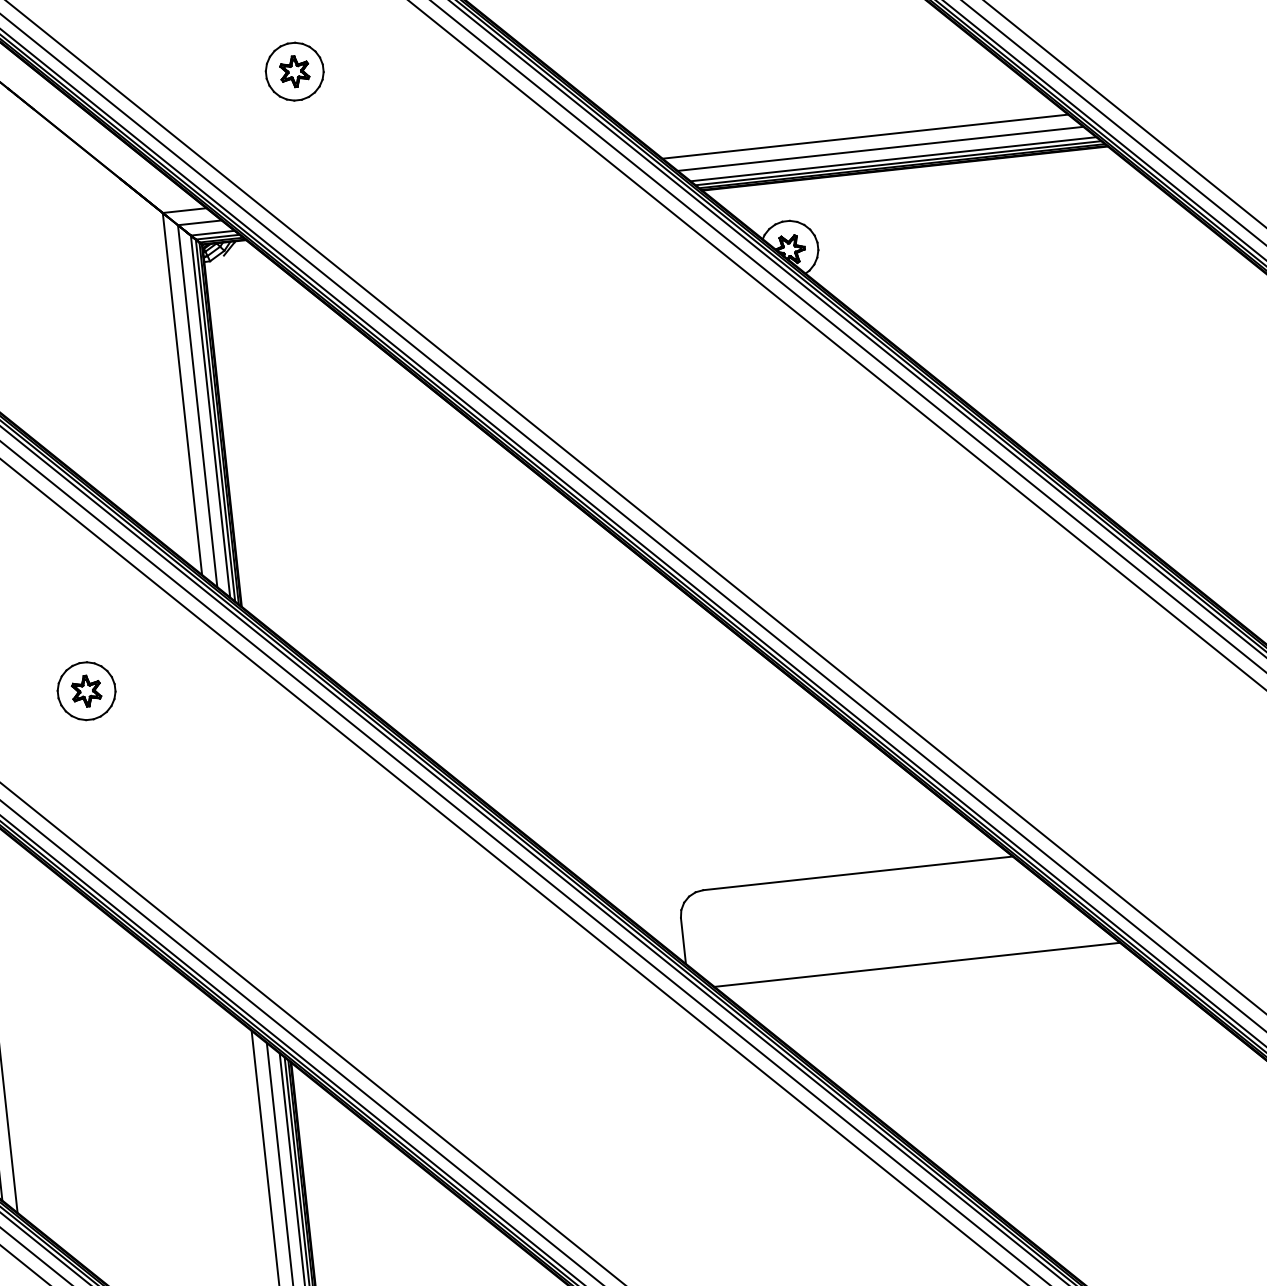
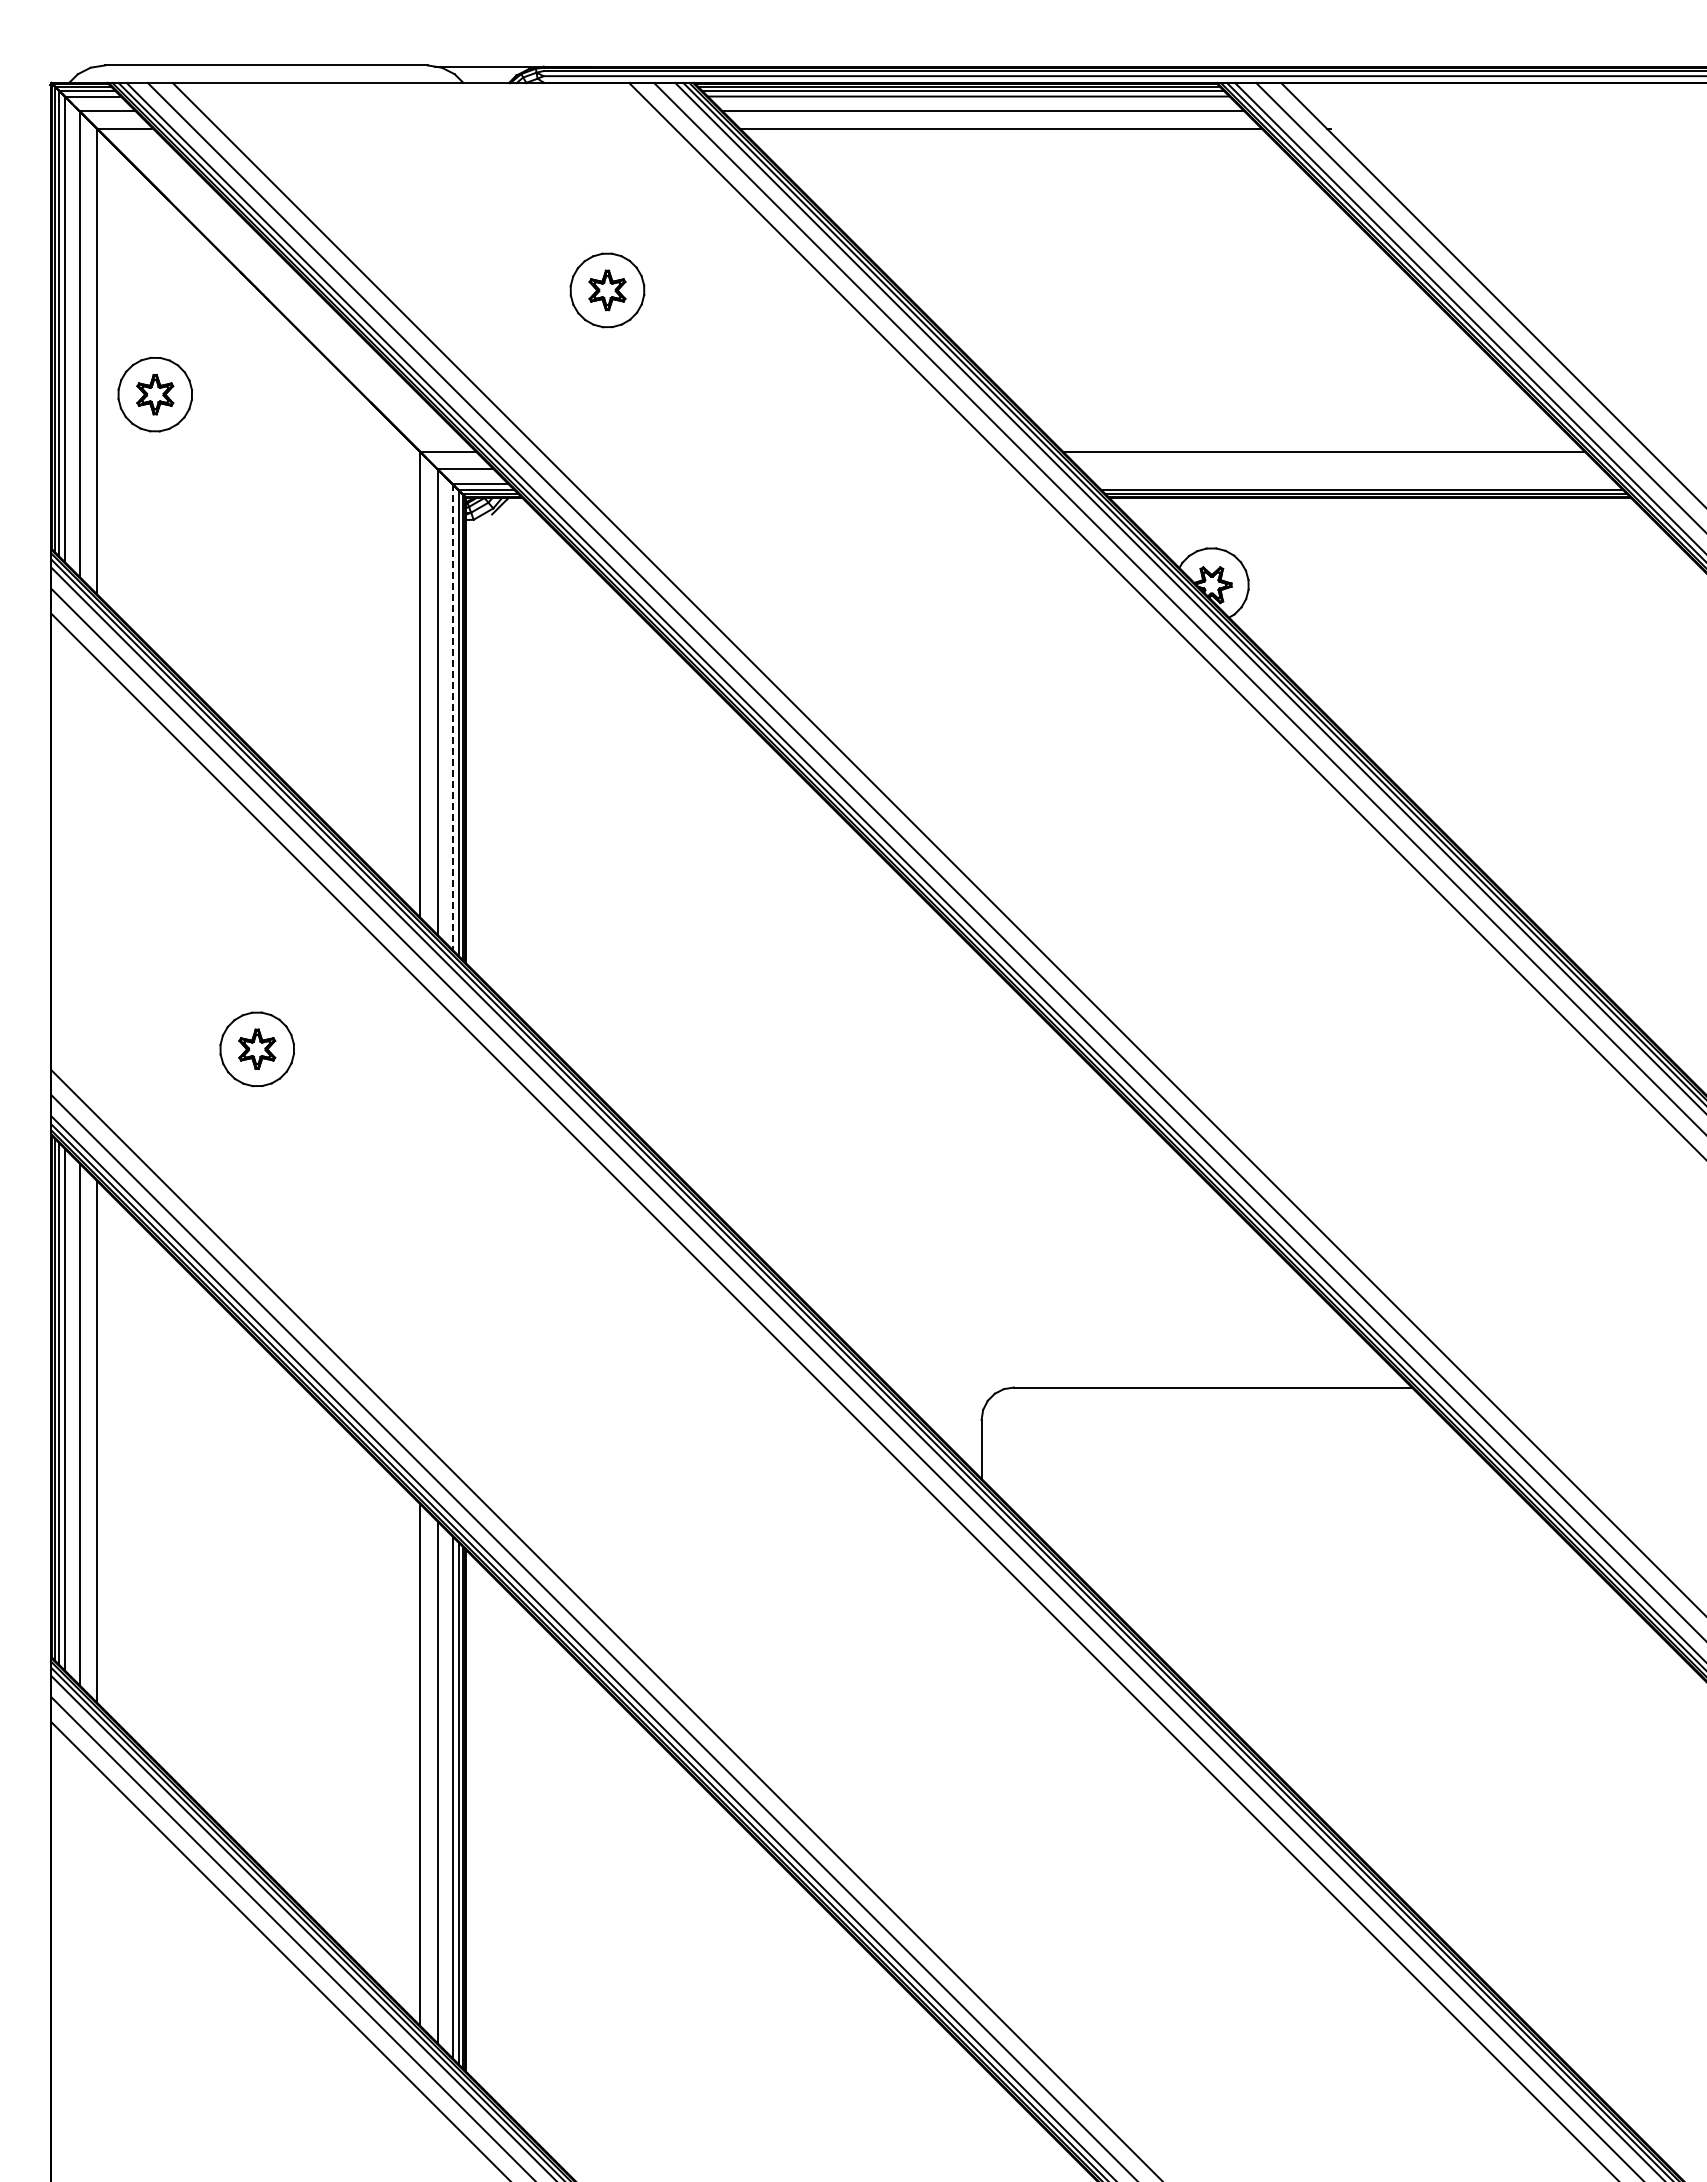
line: (880, 148) -> (1341, 469), removed
line: (893, 159) -> (1356, 484), removed
line: (210, 416) -> (452, 717), solid -> dashed
line: (917, 965) -> (1275, 1512), removed

